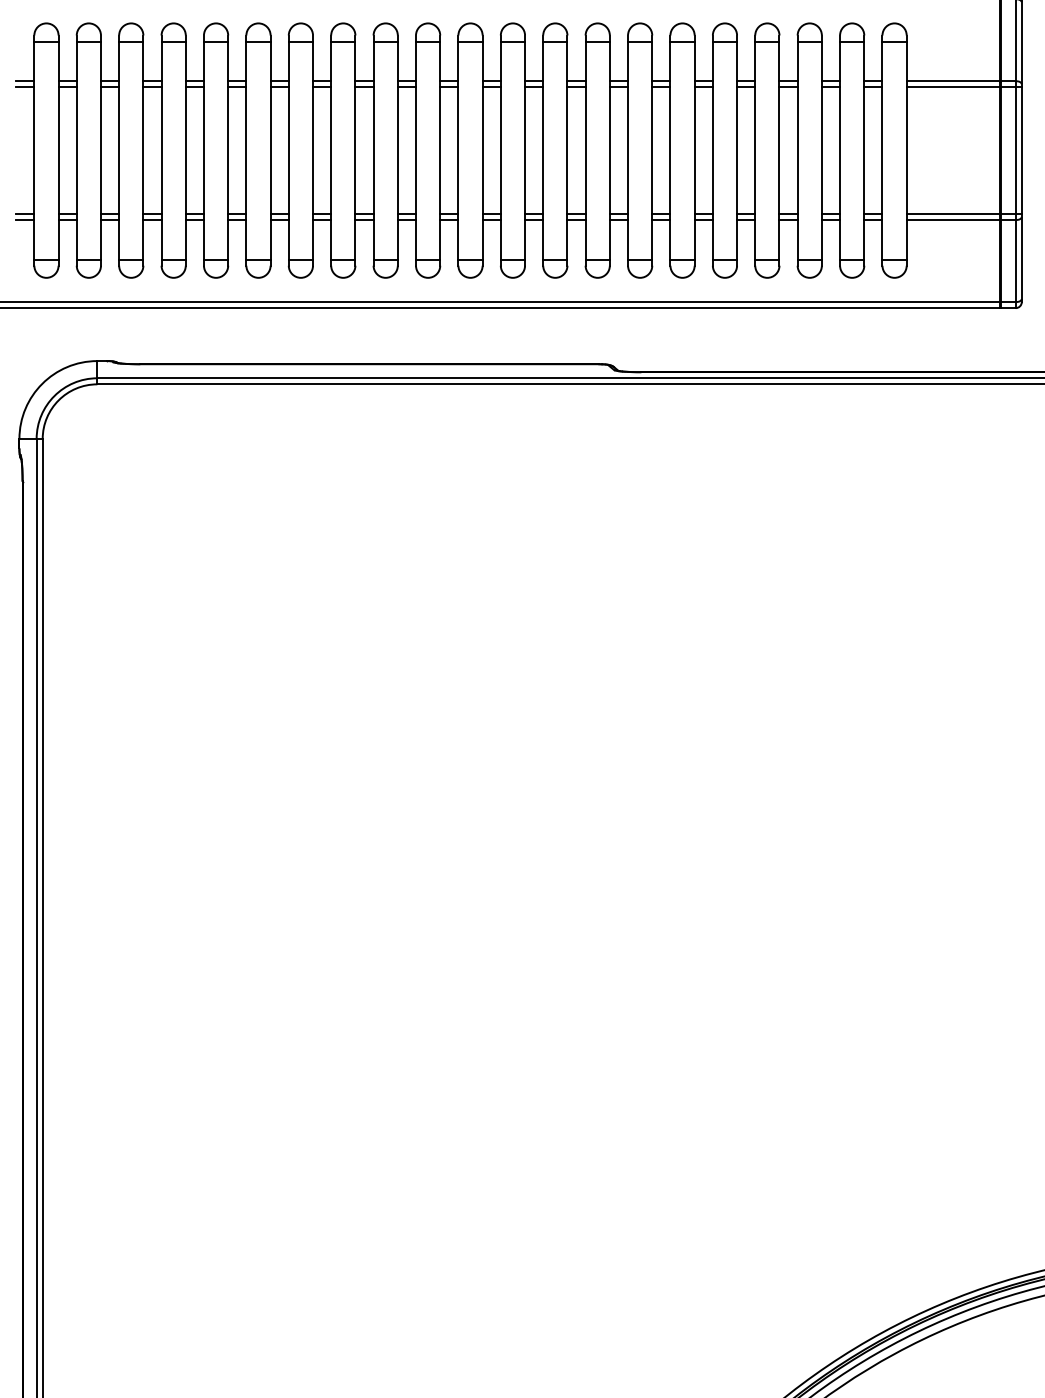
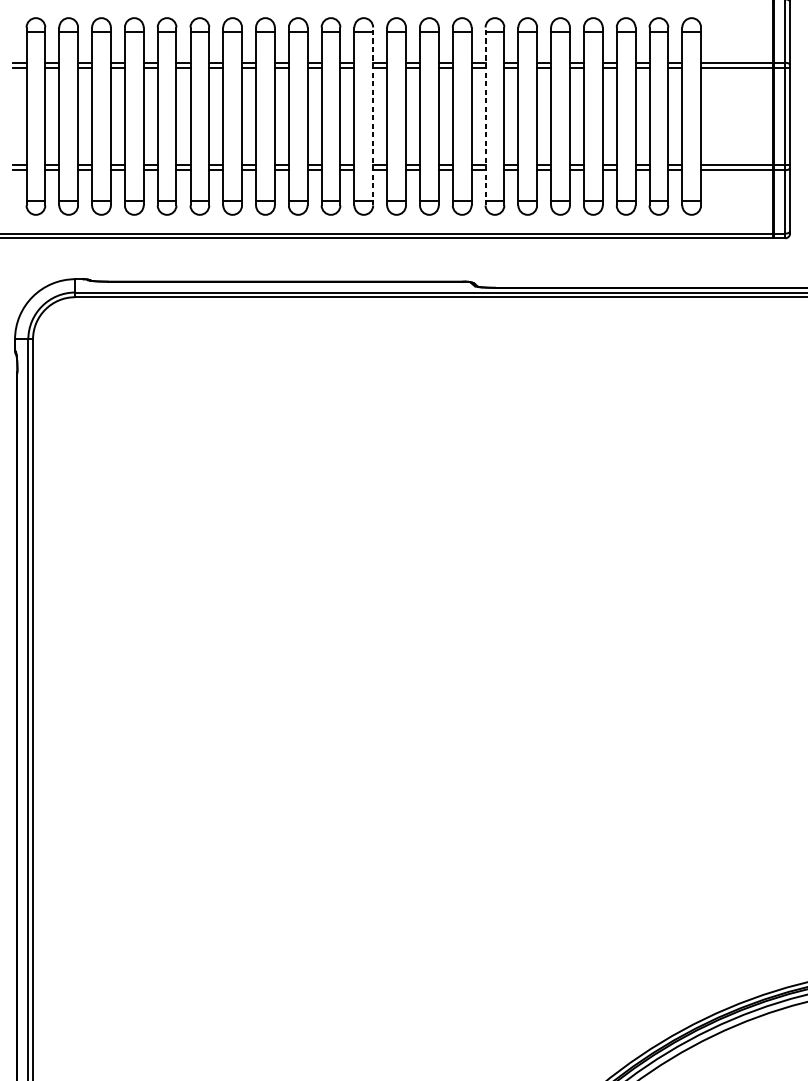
line: (482, 150) -> (373, 116), solid -> dashed
line: (628, 150) -> (485, 116), solid -> dashed

